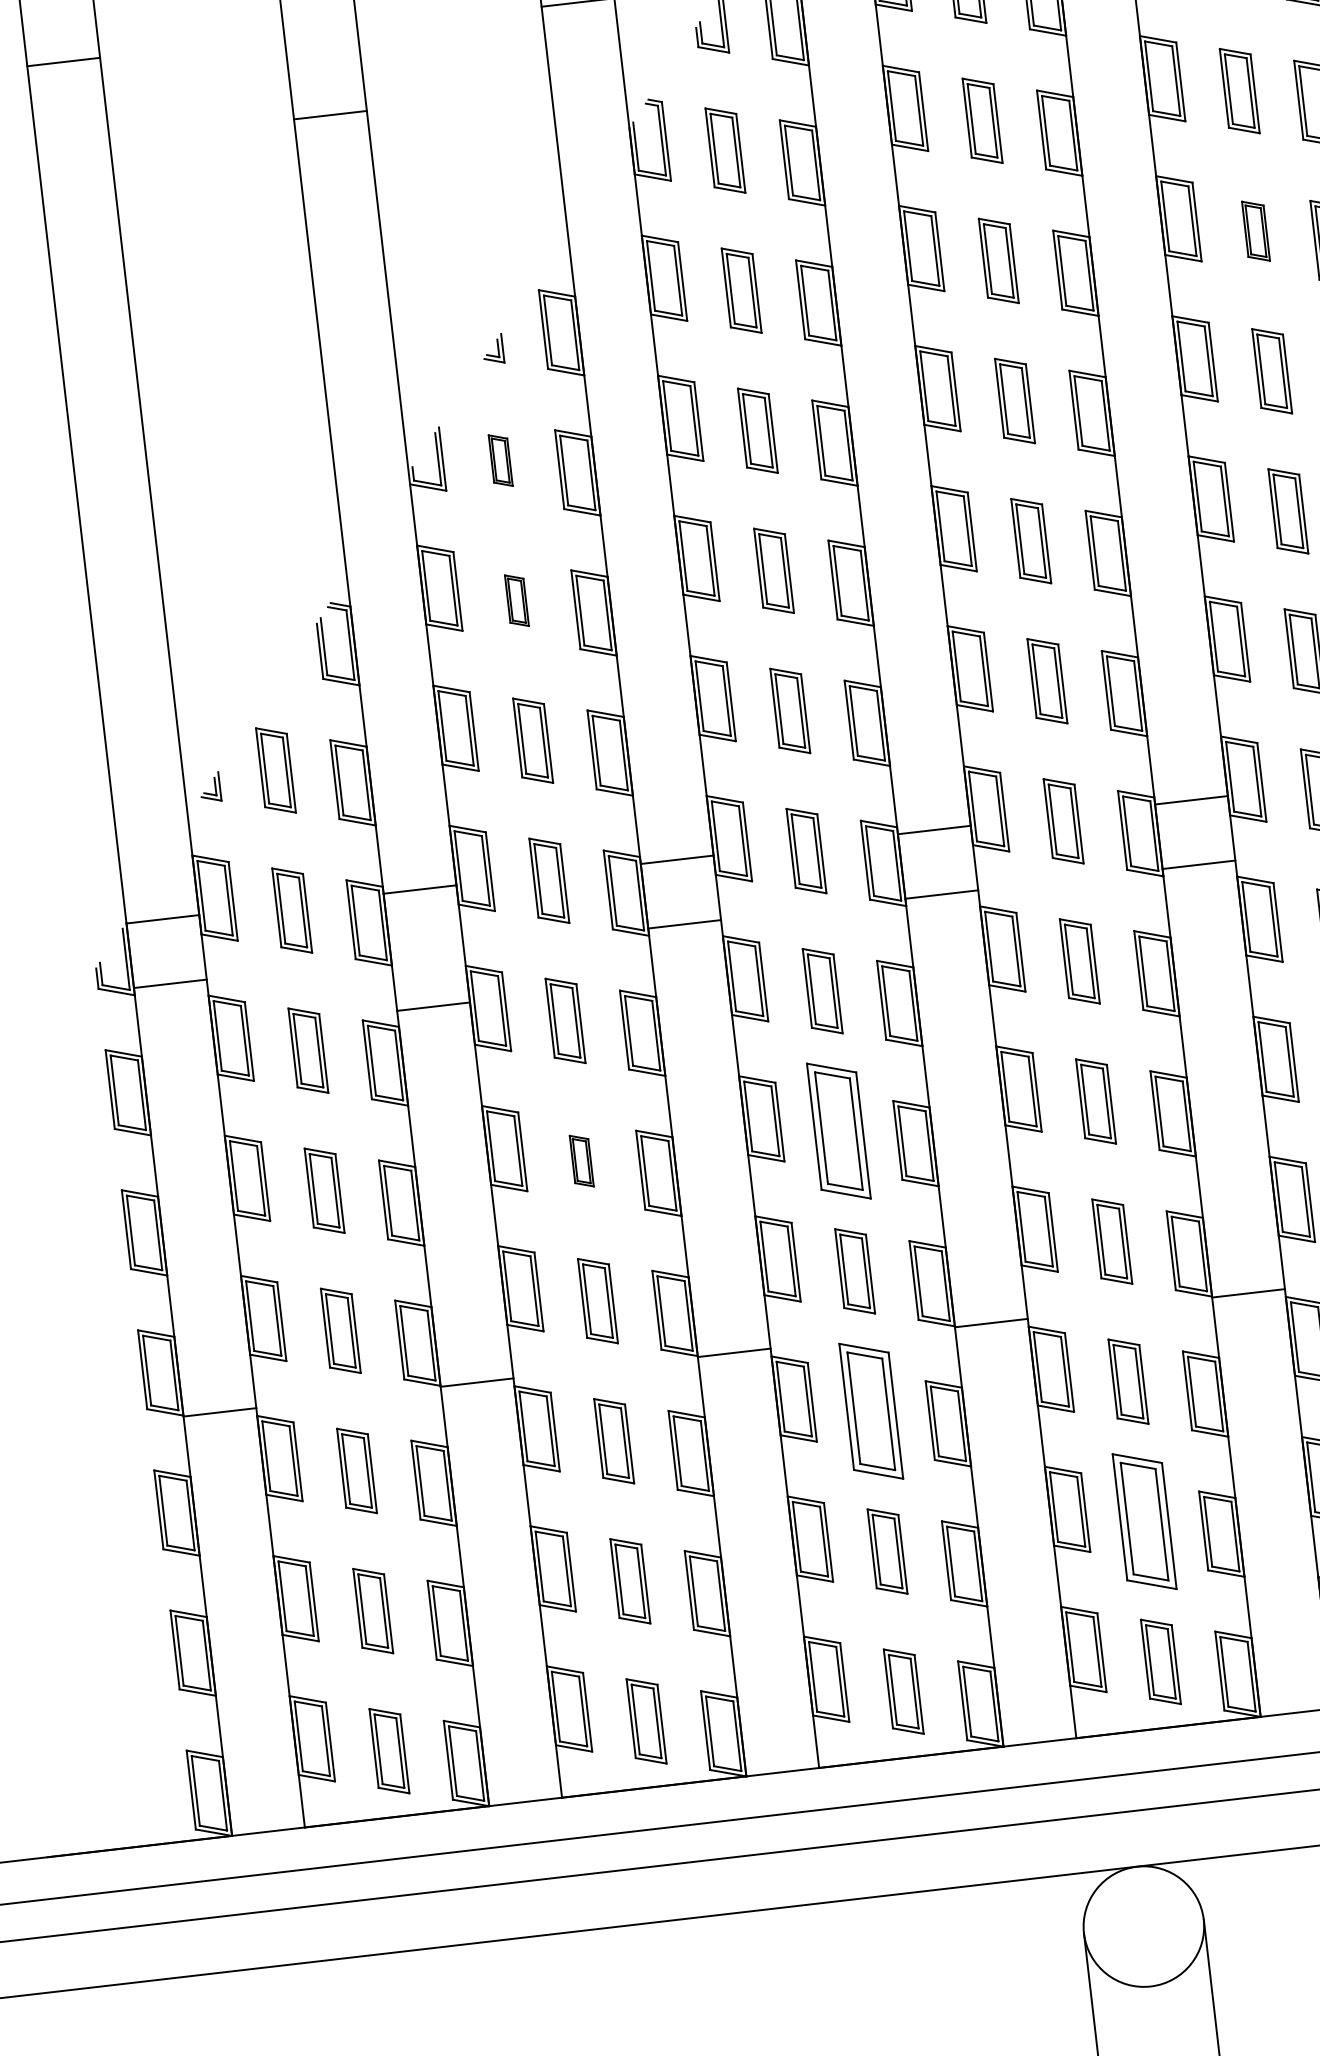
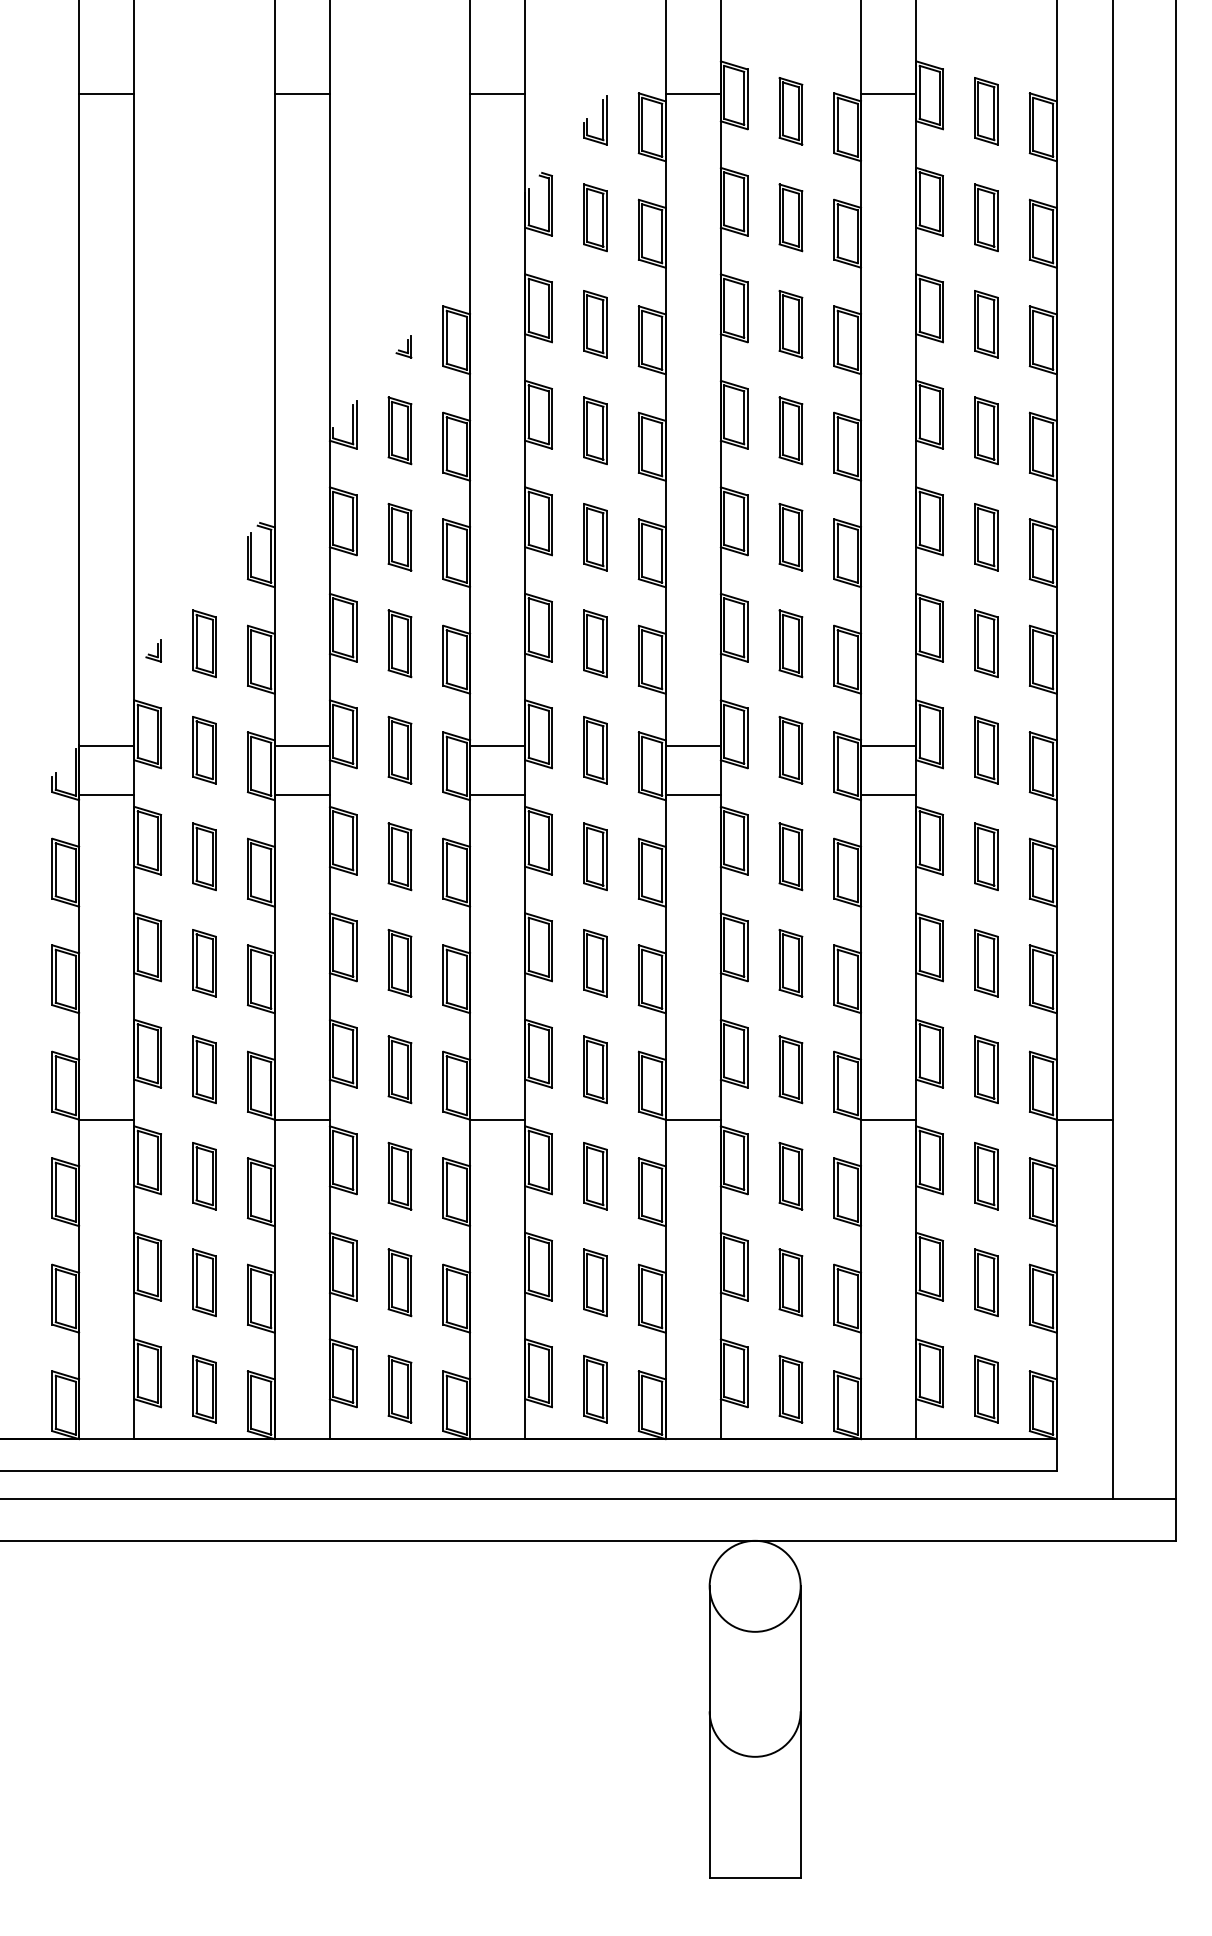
line: (329, 114) -> (301, 93), moved
part: (1256, 231) -> (986, 324), size x1.43
part: (500, 460) -> (399, 430), size x1.67
part: (516, 600) -> (399, 537), size x1.67
line: (432, 1006) -> (301, 794), moved
part: (838, 1131) -> (595, 963), size x0.62
part: (581, 1161) -> (399, 963), size x1.67
part: (871, 1411) -> (595, 1176), size x0.62
part: (1144, 1521) -> (790, 1282), size x0.62

